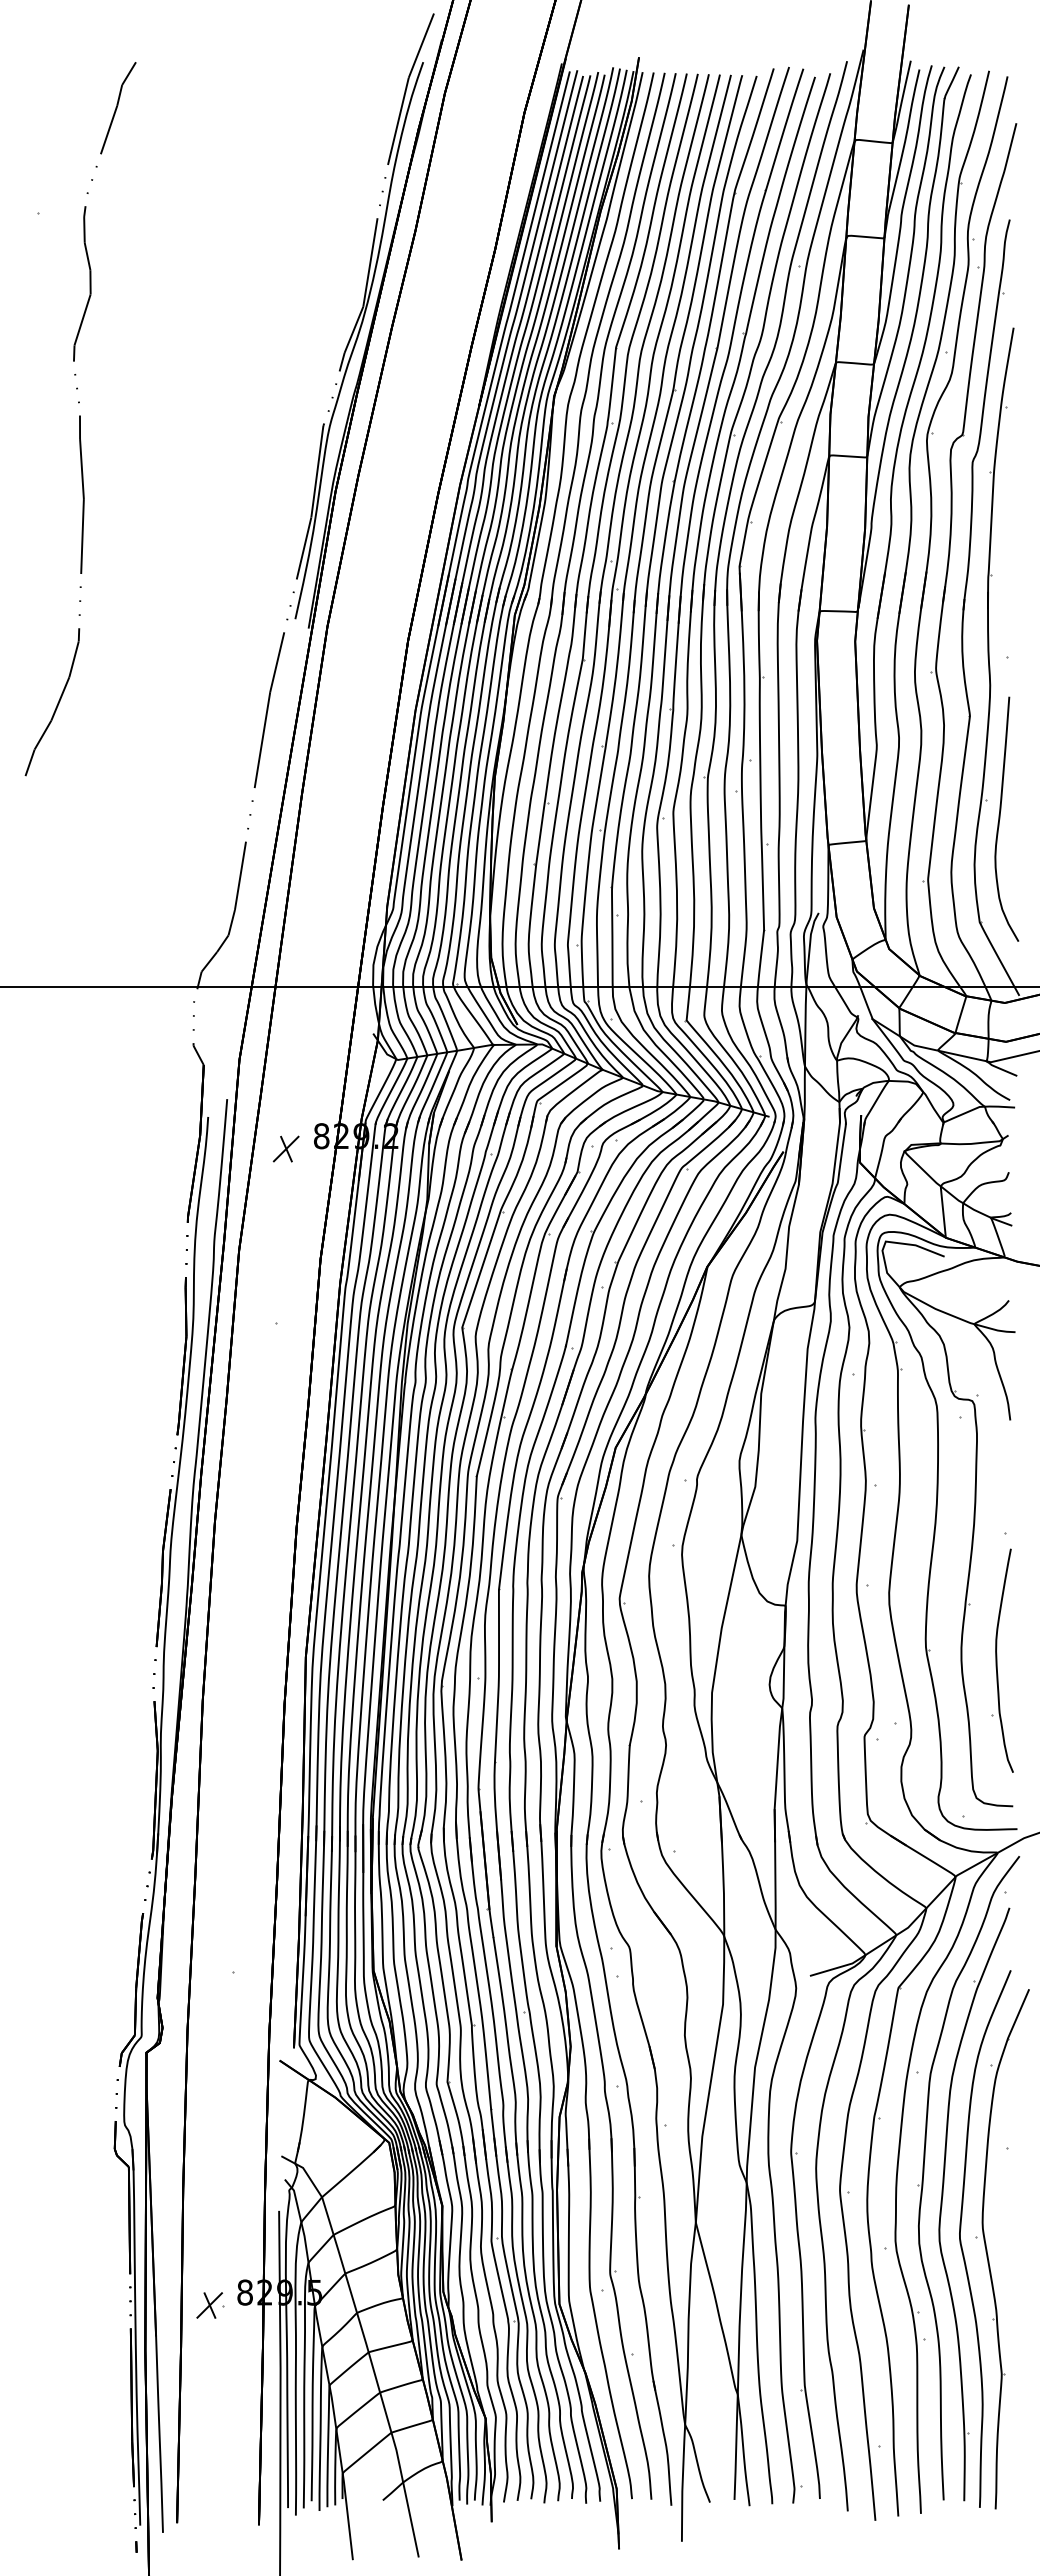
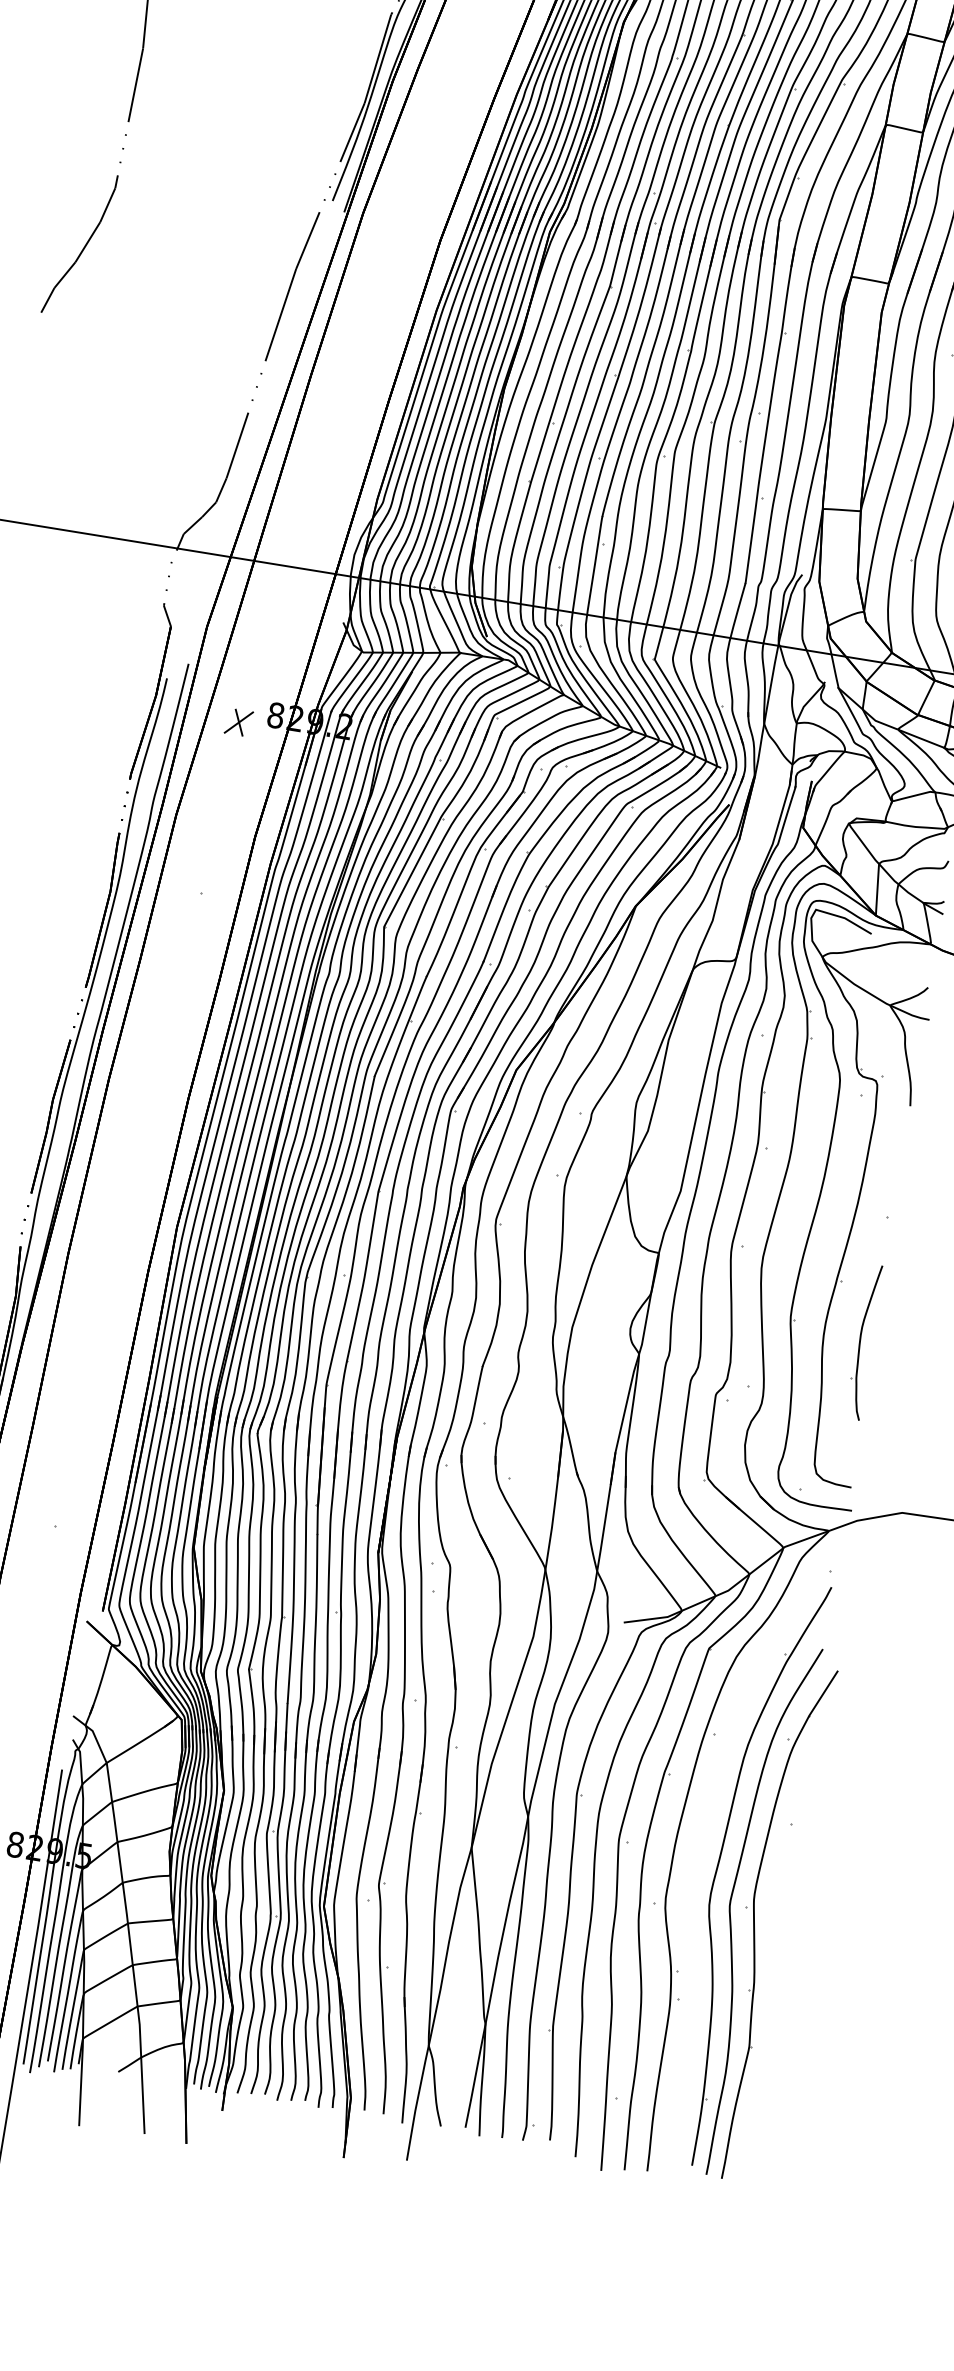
part: (1002, 1660) -> (864, 1341), size x0.7
part: (924, 2174) -> (705, 1836), removed

